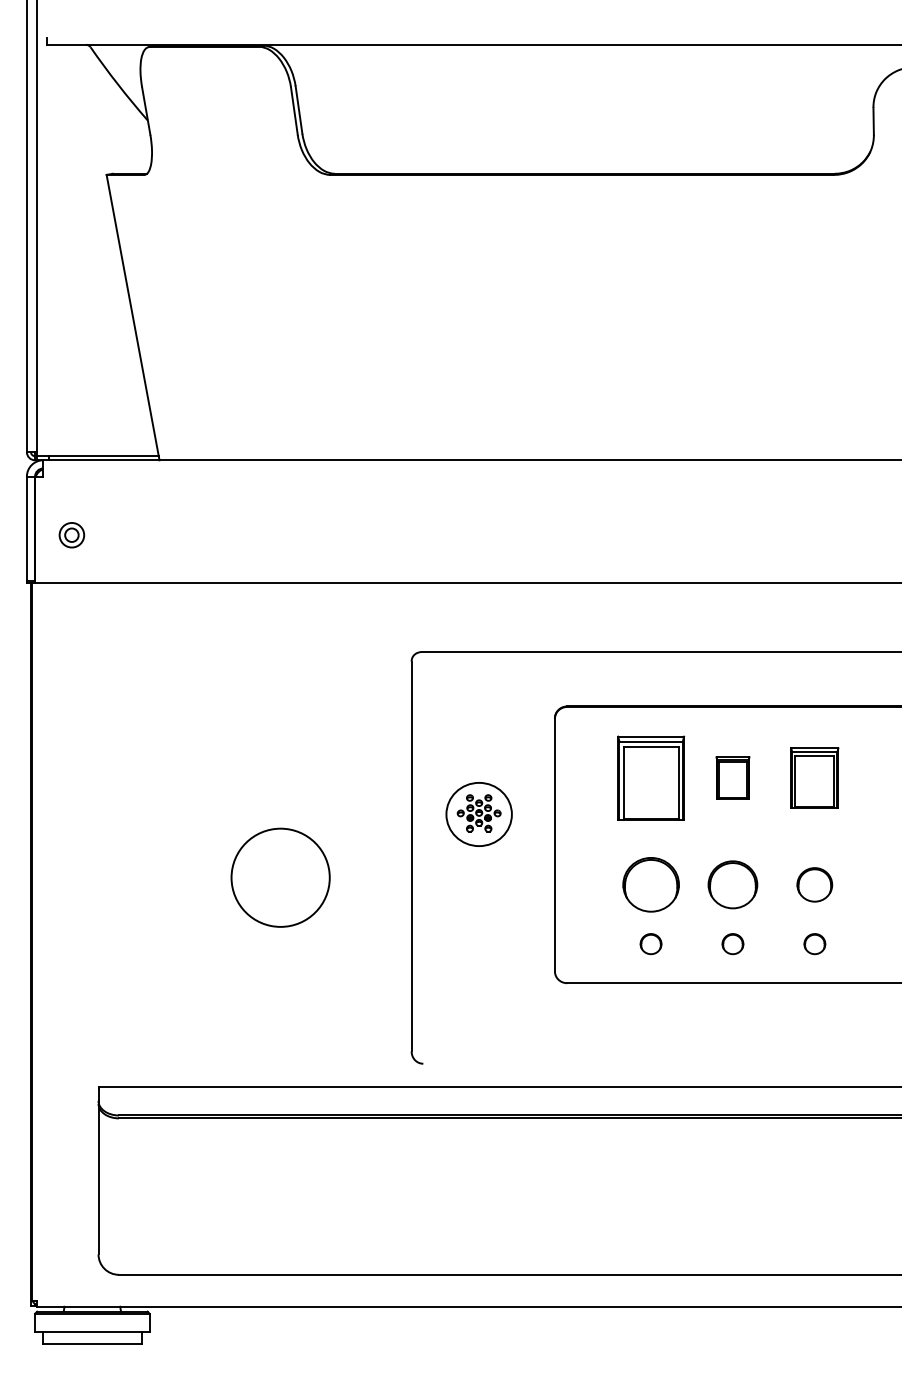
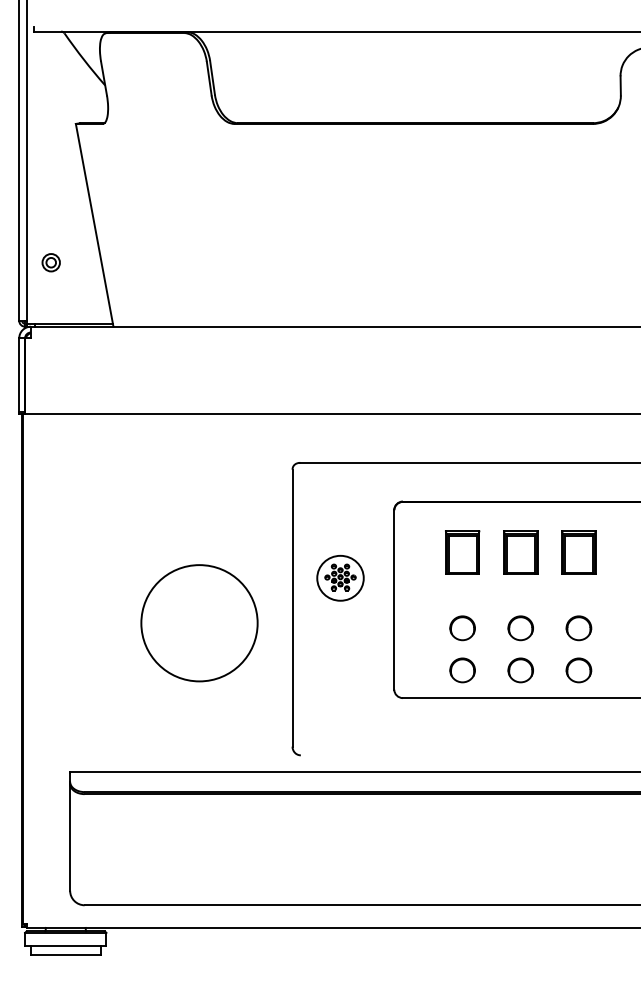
part: (71, 535) -> (50, 262), moved
part: (650, 777) -> (462, 552), size x0.71
part: (732, 777) -> (520, 552), size x1.43
circle: (280, 877) -> (199, 623), size x1.67
part: (650, 884) -> (462, 628), size x0.62
part: (732, 884) -> (520, 628), size x0.71
part: (650, 943) -> (462, 669), size x1.67
part: (732, 943) -> (520, 669), size x1.67
part: (814, 943) -> (578, 669), size x1.67

